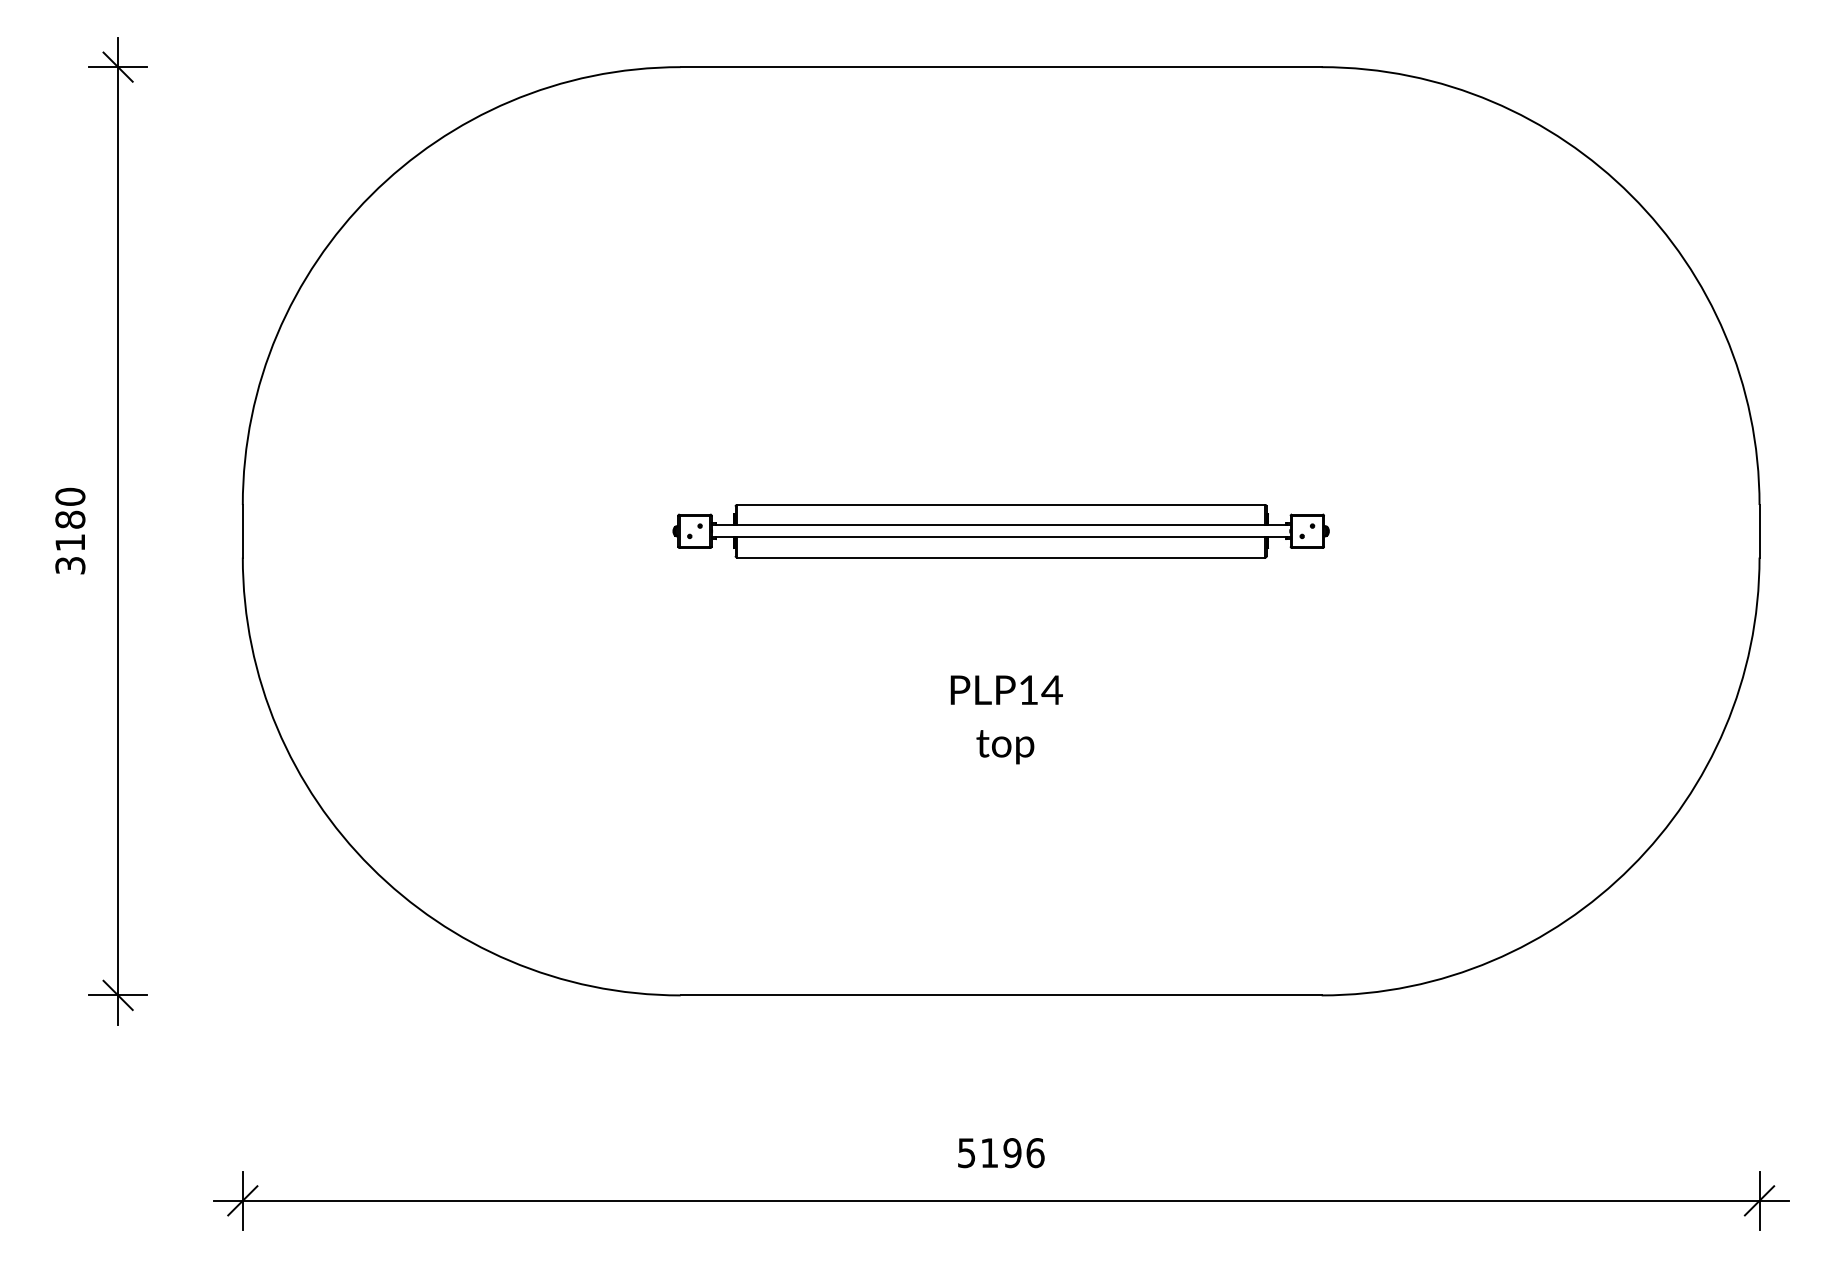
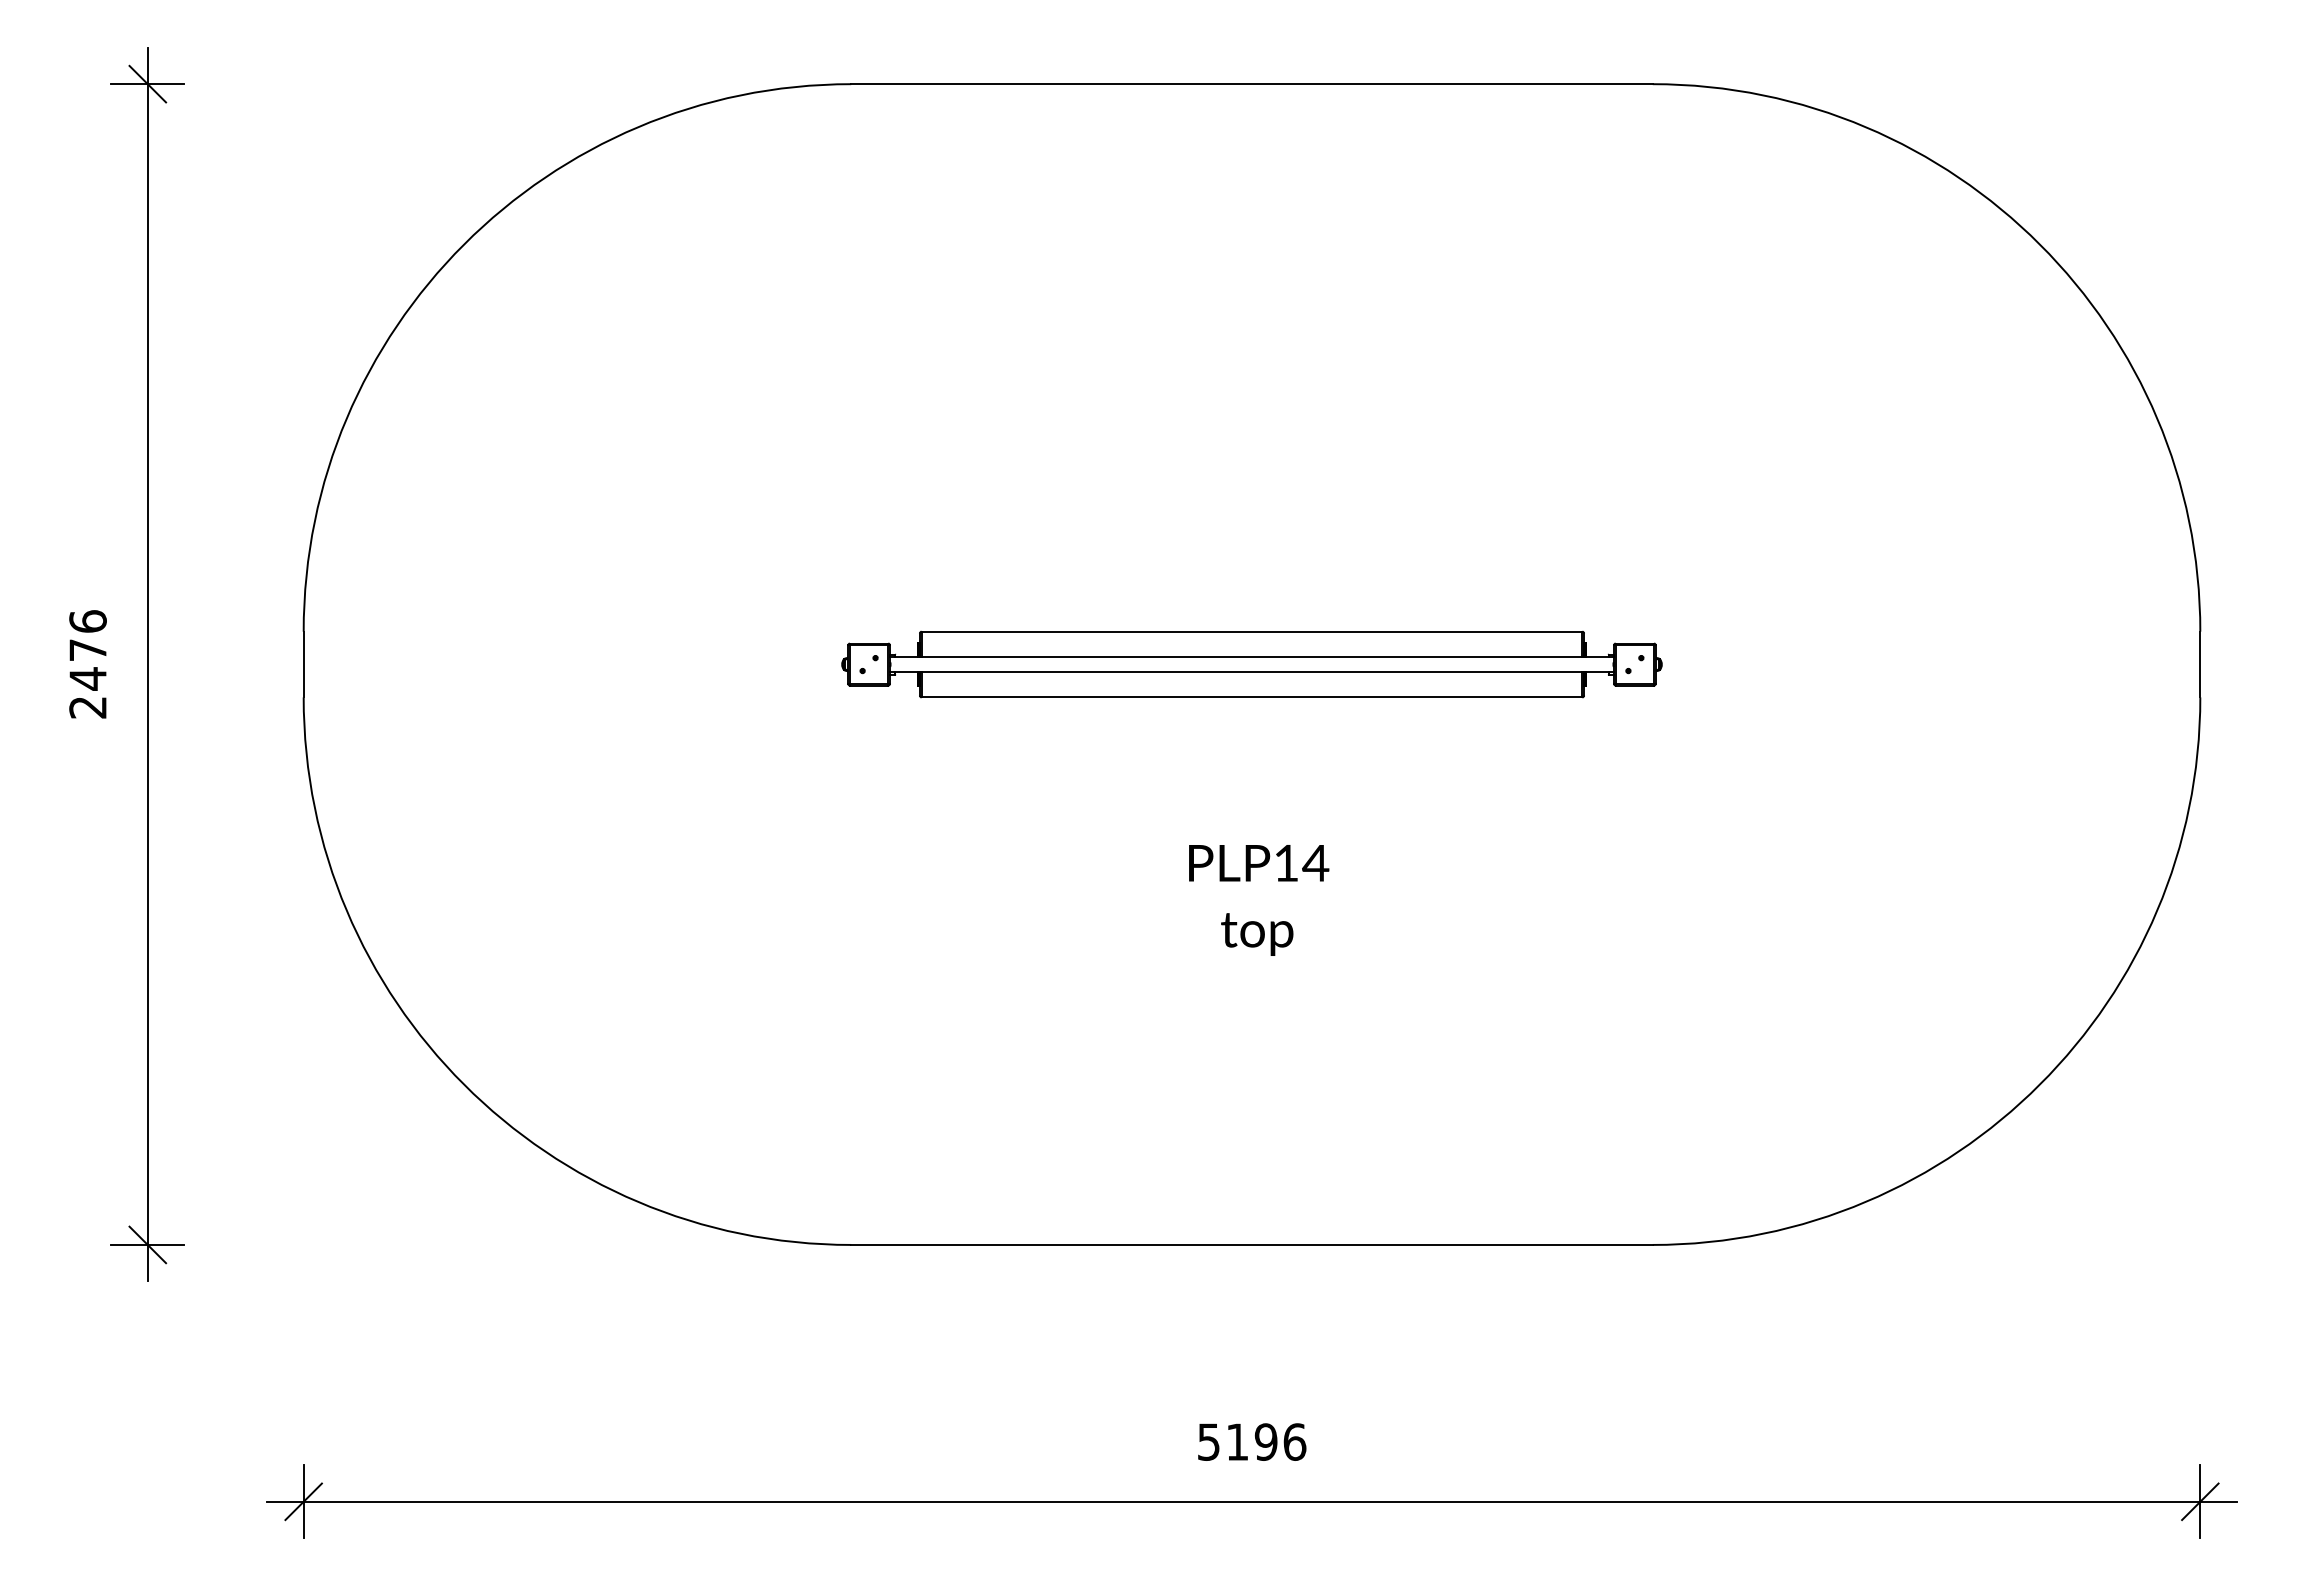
text: (69, 531) -> (87, 664), 3180 -> 2476

